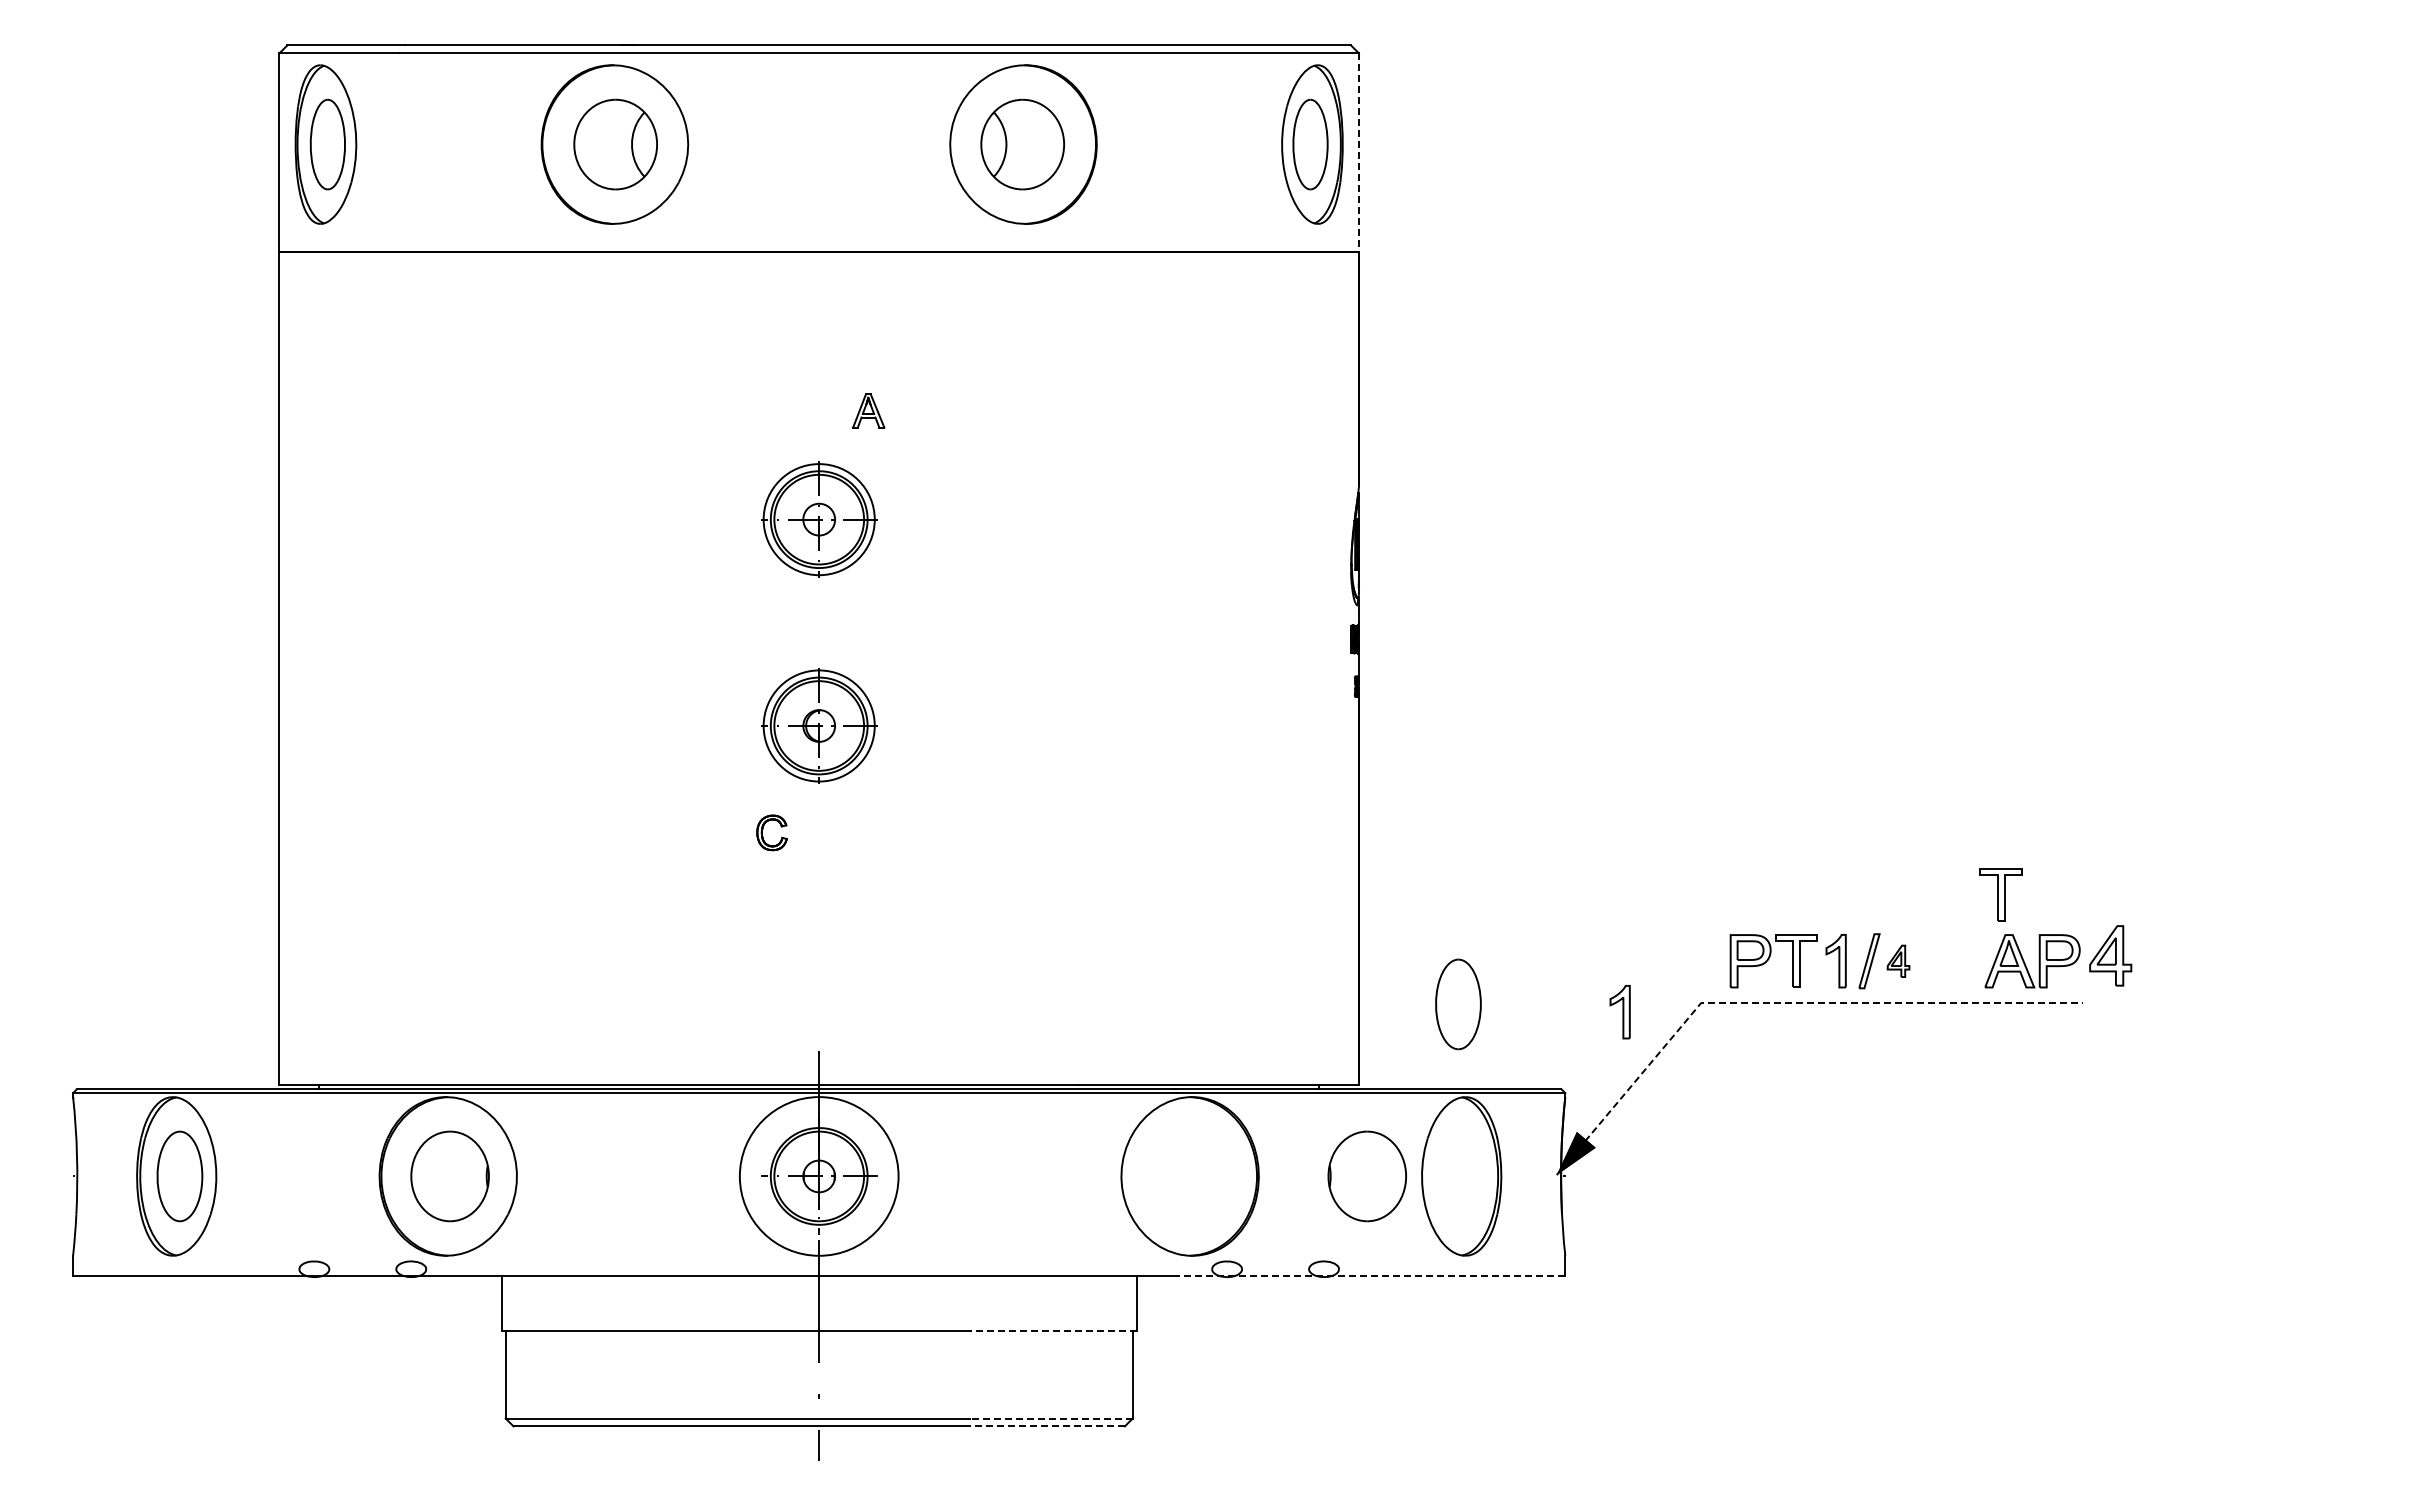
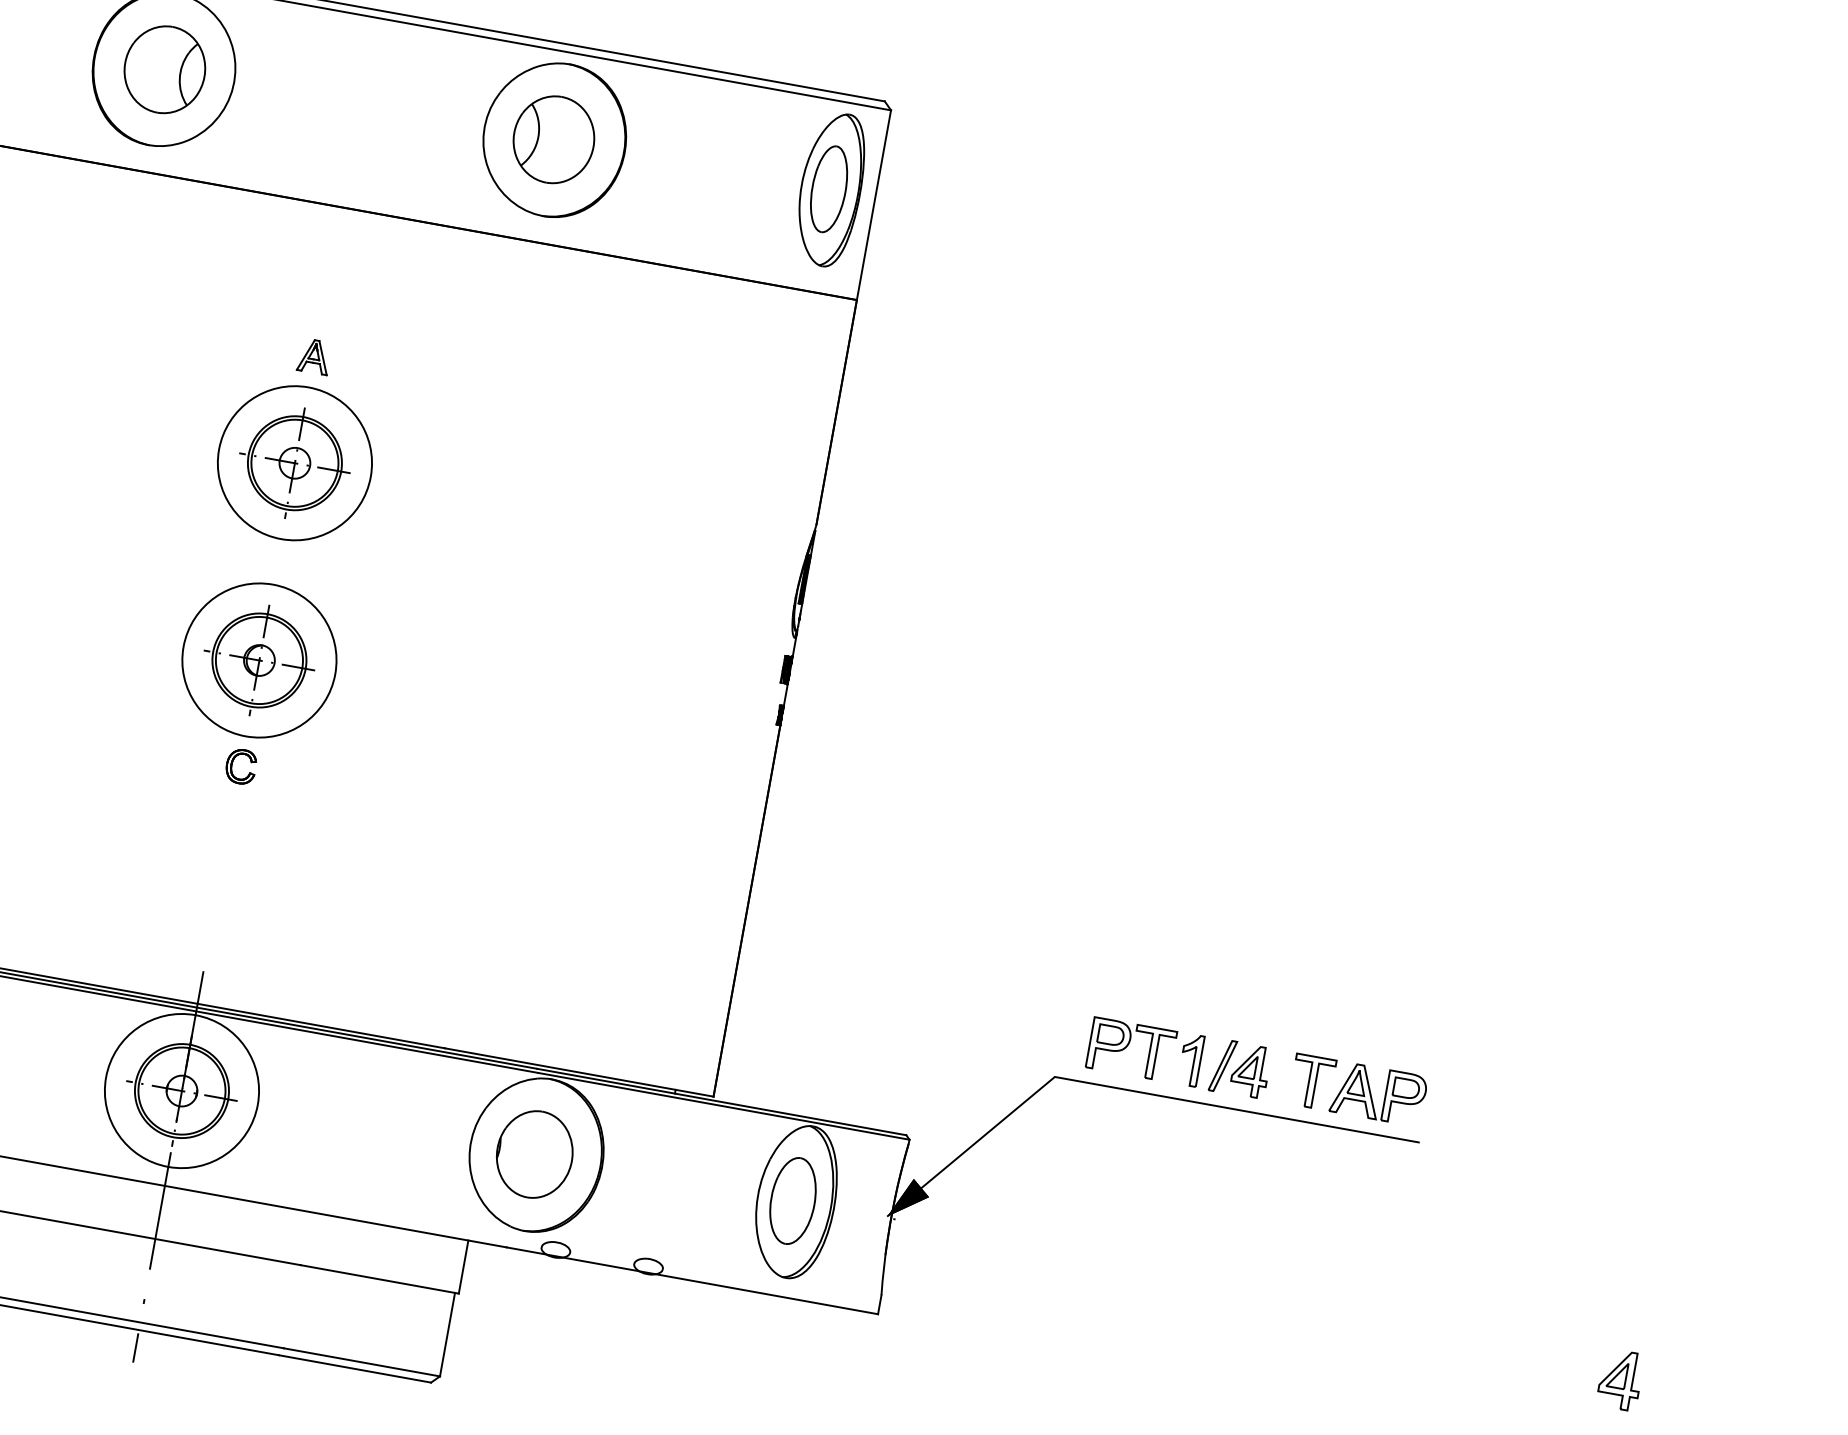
line: (1358, 153) -> (873, 206), dashed -> solid
part: (868, 410) -> (314, 356), moved
circle: (818, 519) -> (294, 463), size x1.43
circle: (818, 725) -> (258, 659), size x1.43
part: (763, 829) -> (233, 761), moved
part: (2000, 894) -> (1311, 1081), moved
part: (2110, 955) -> (1620, 1379), moved
part: (1898, 961) -> (1250, 1071), size x1.67
line: (1779, 1002) -> (1129, 1089), dashed -> solid
part: (1458, 1004) -> (793, 1201), moved
part: (1619, 1012) -> (975, 1071), removed
part: (1366, 1176) -> (533, 1154), moved
line: (1370, 1275) -> (691, 1280), dashed -> solid
line: (1054, 1331) -> (380, 1279), dashed -> solid
line: (1051, 1418) -> (362, 1362), dashed -> solid
line: (1045, 1426) -> (355, 1369), dashed -> solid

